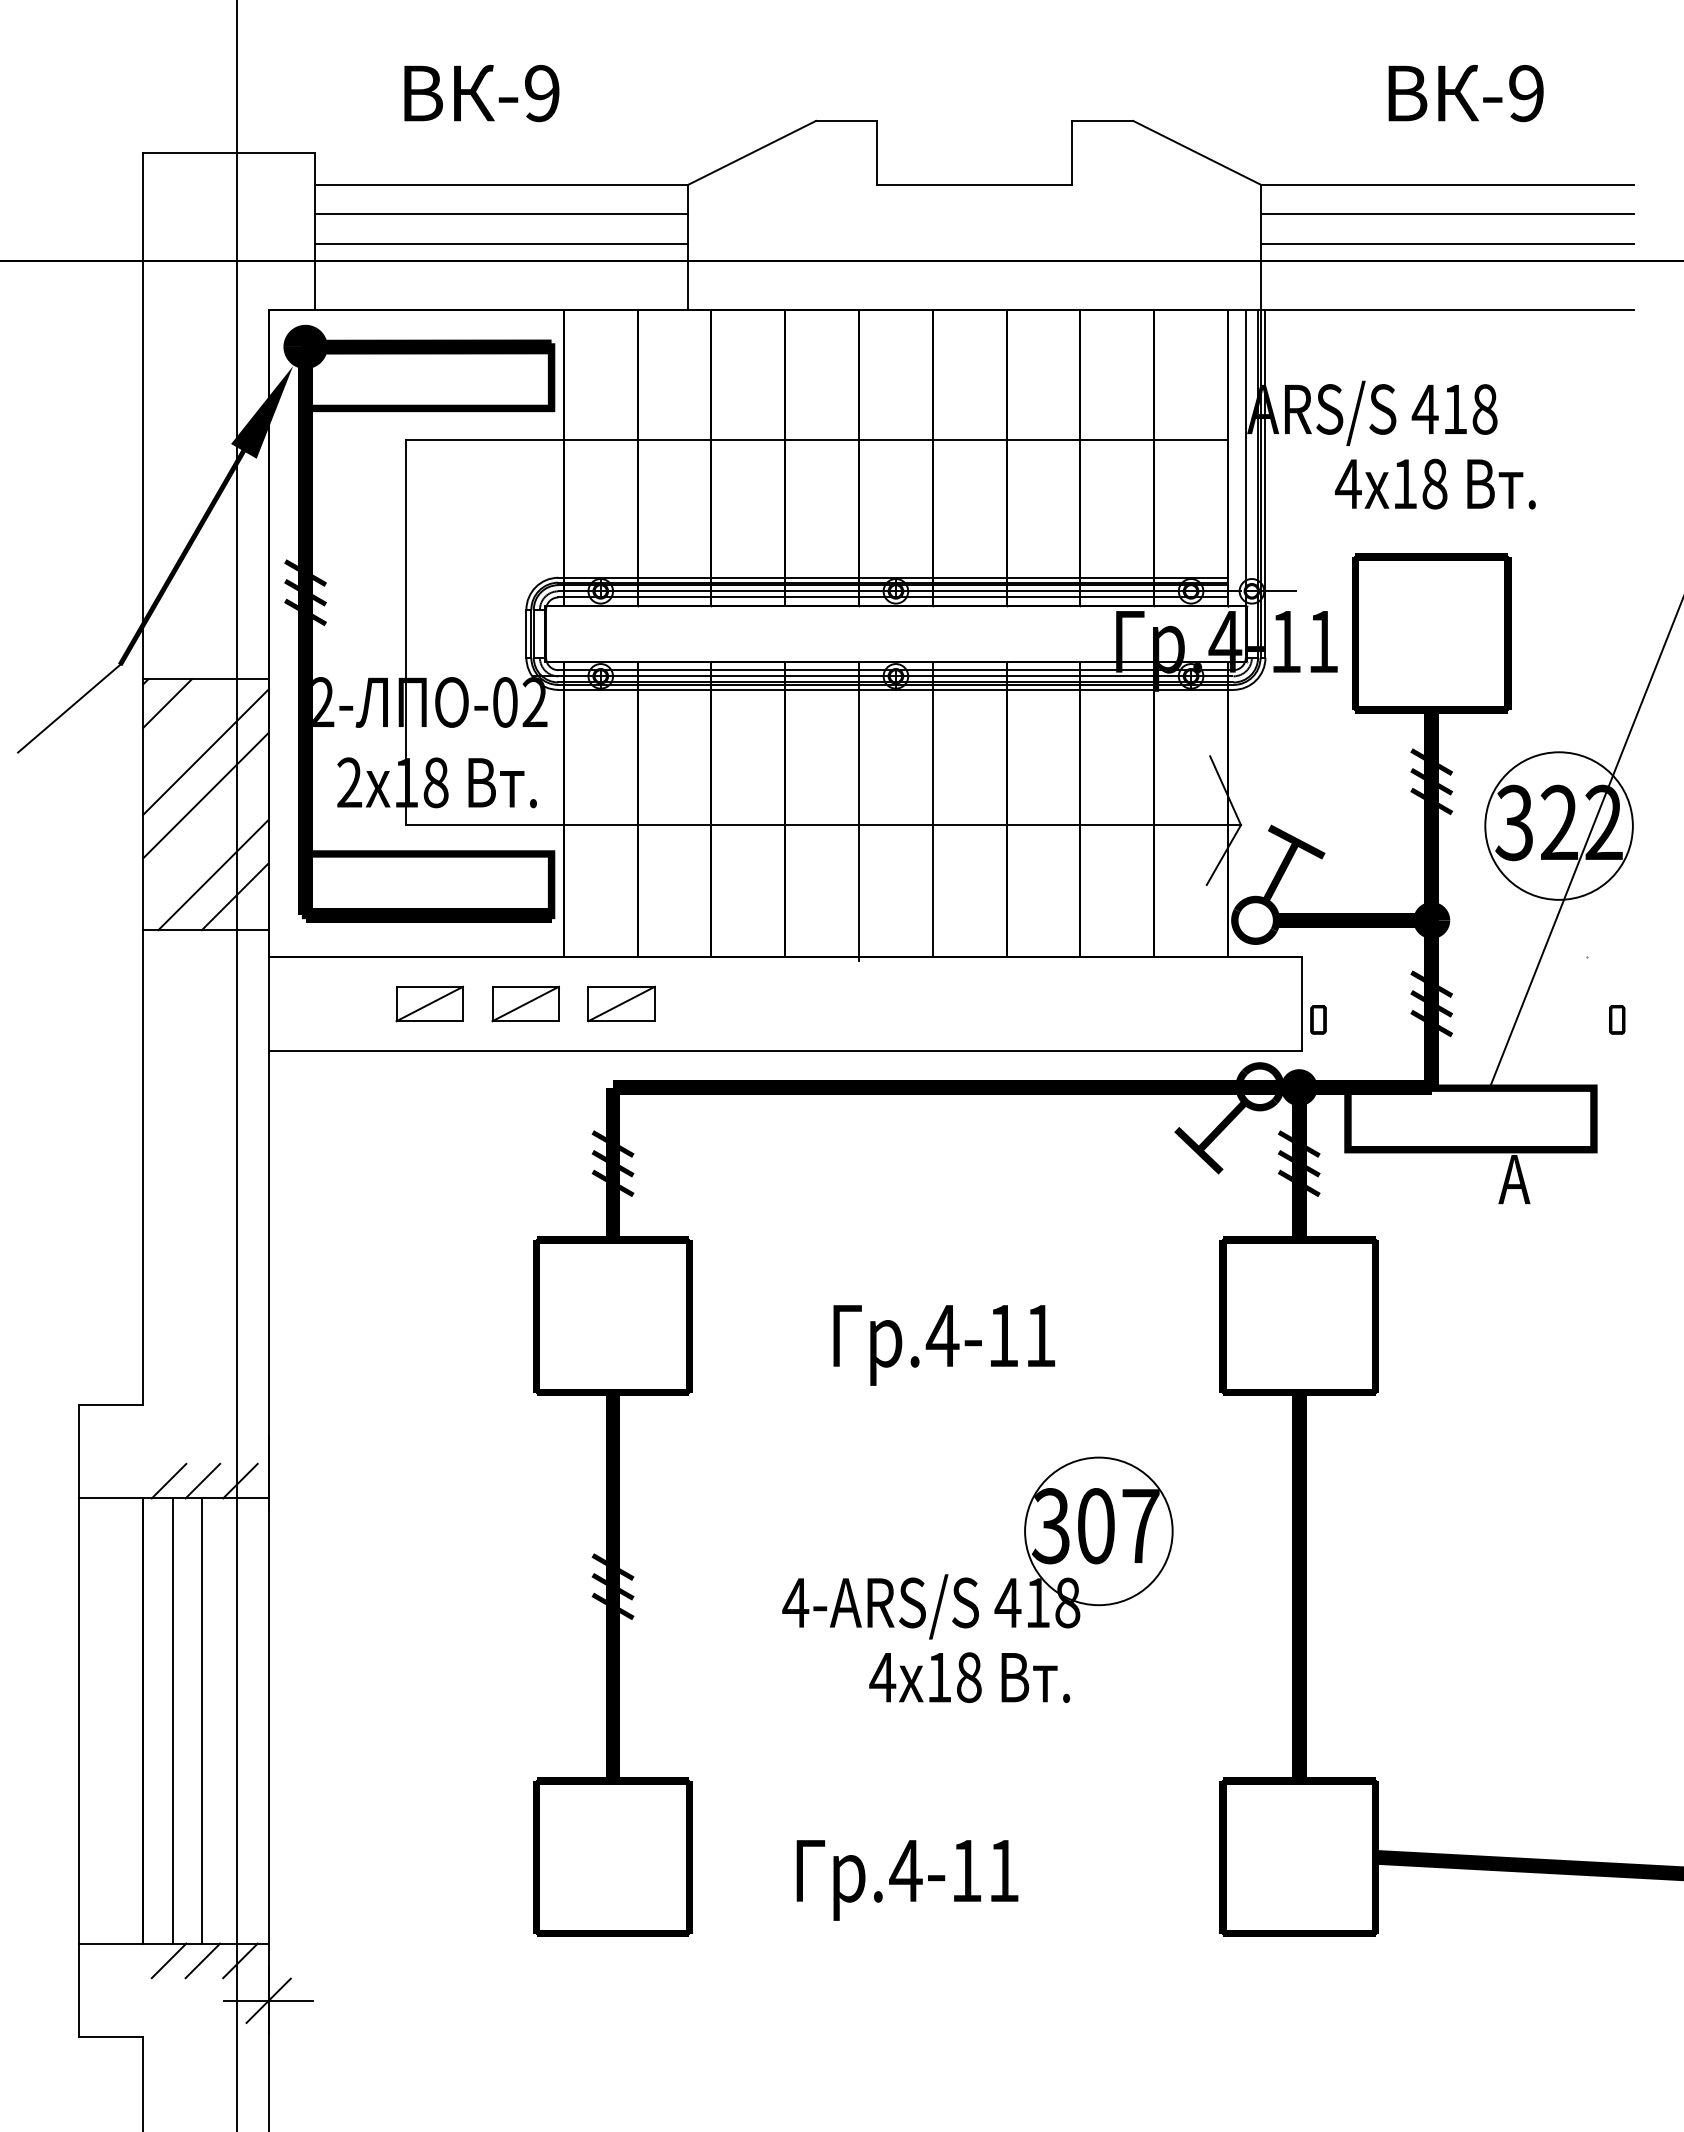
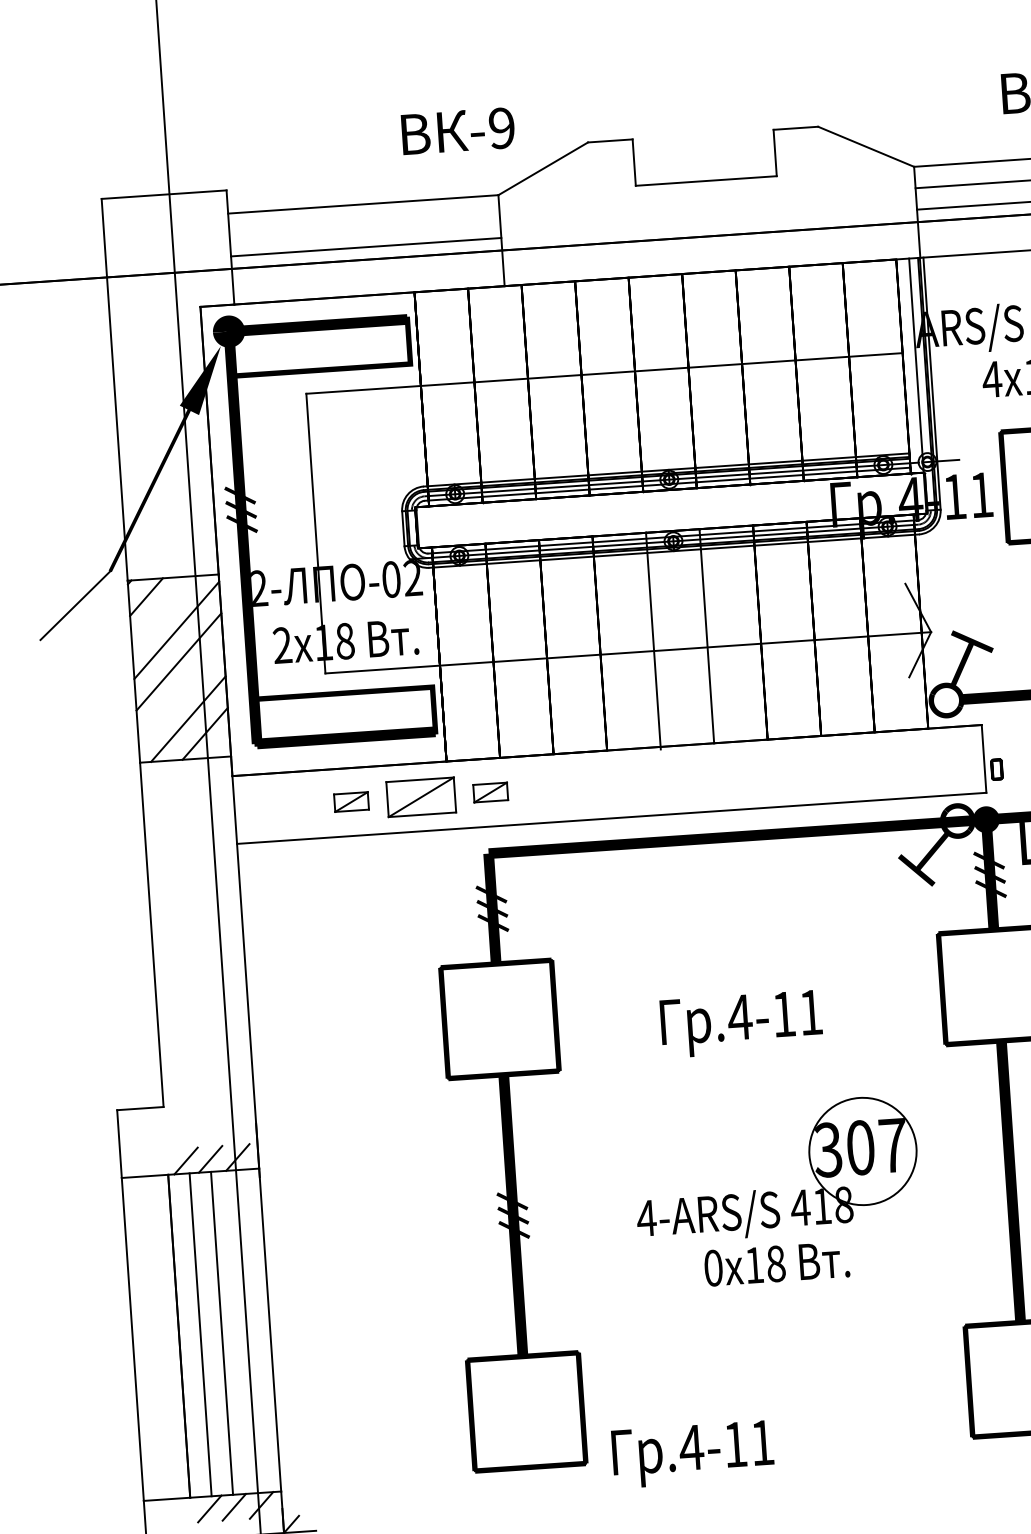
text: (481, 93) -> (457, 131), moved
line: (501, 214) -> (364, 225), removed
part: (429, 1003) -> (351, 801), size x0.7
part: (525, 1003) -> (420, 796), size x1.4
part: (621, 1003) -> (490, 792), size x0.7
text: (882, 1677) -> (713, 1268), 4x18 -> 0x18
text: (907, 1880) -> (693, 1454), moved

